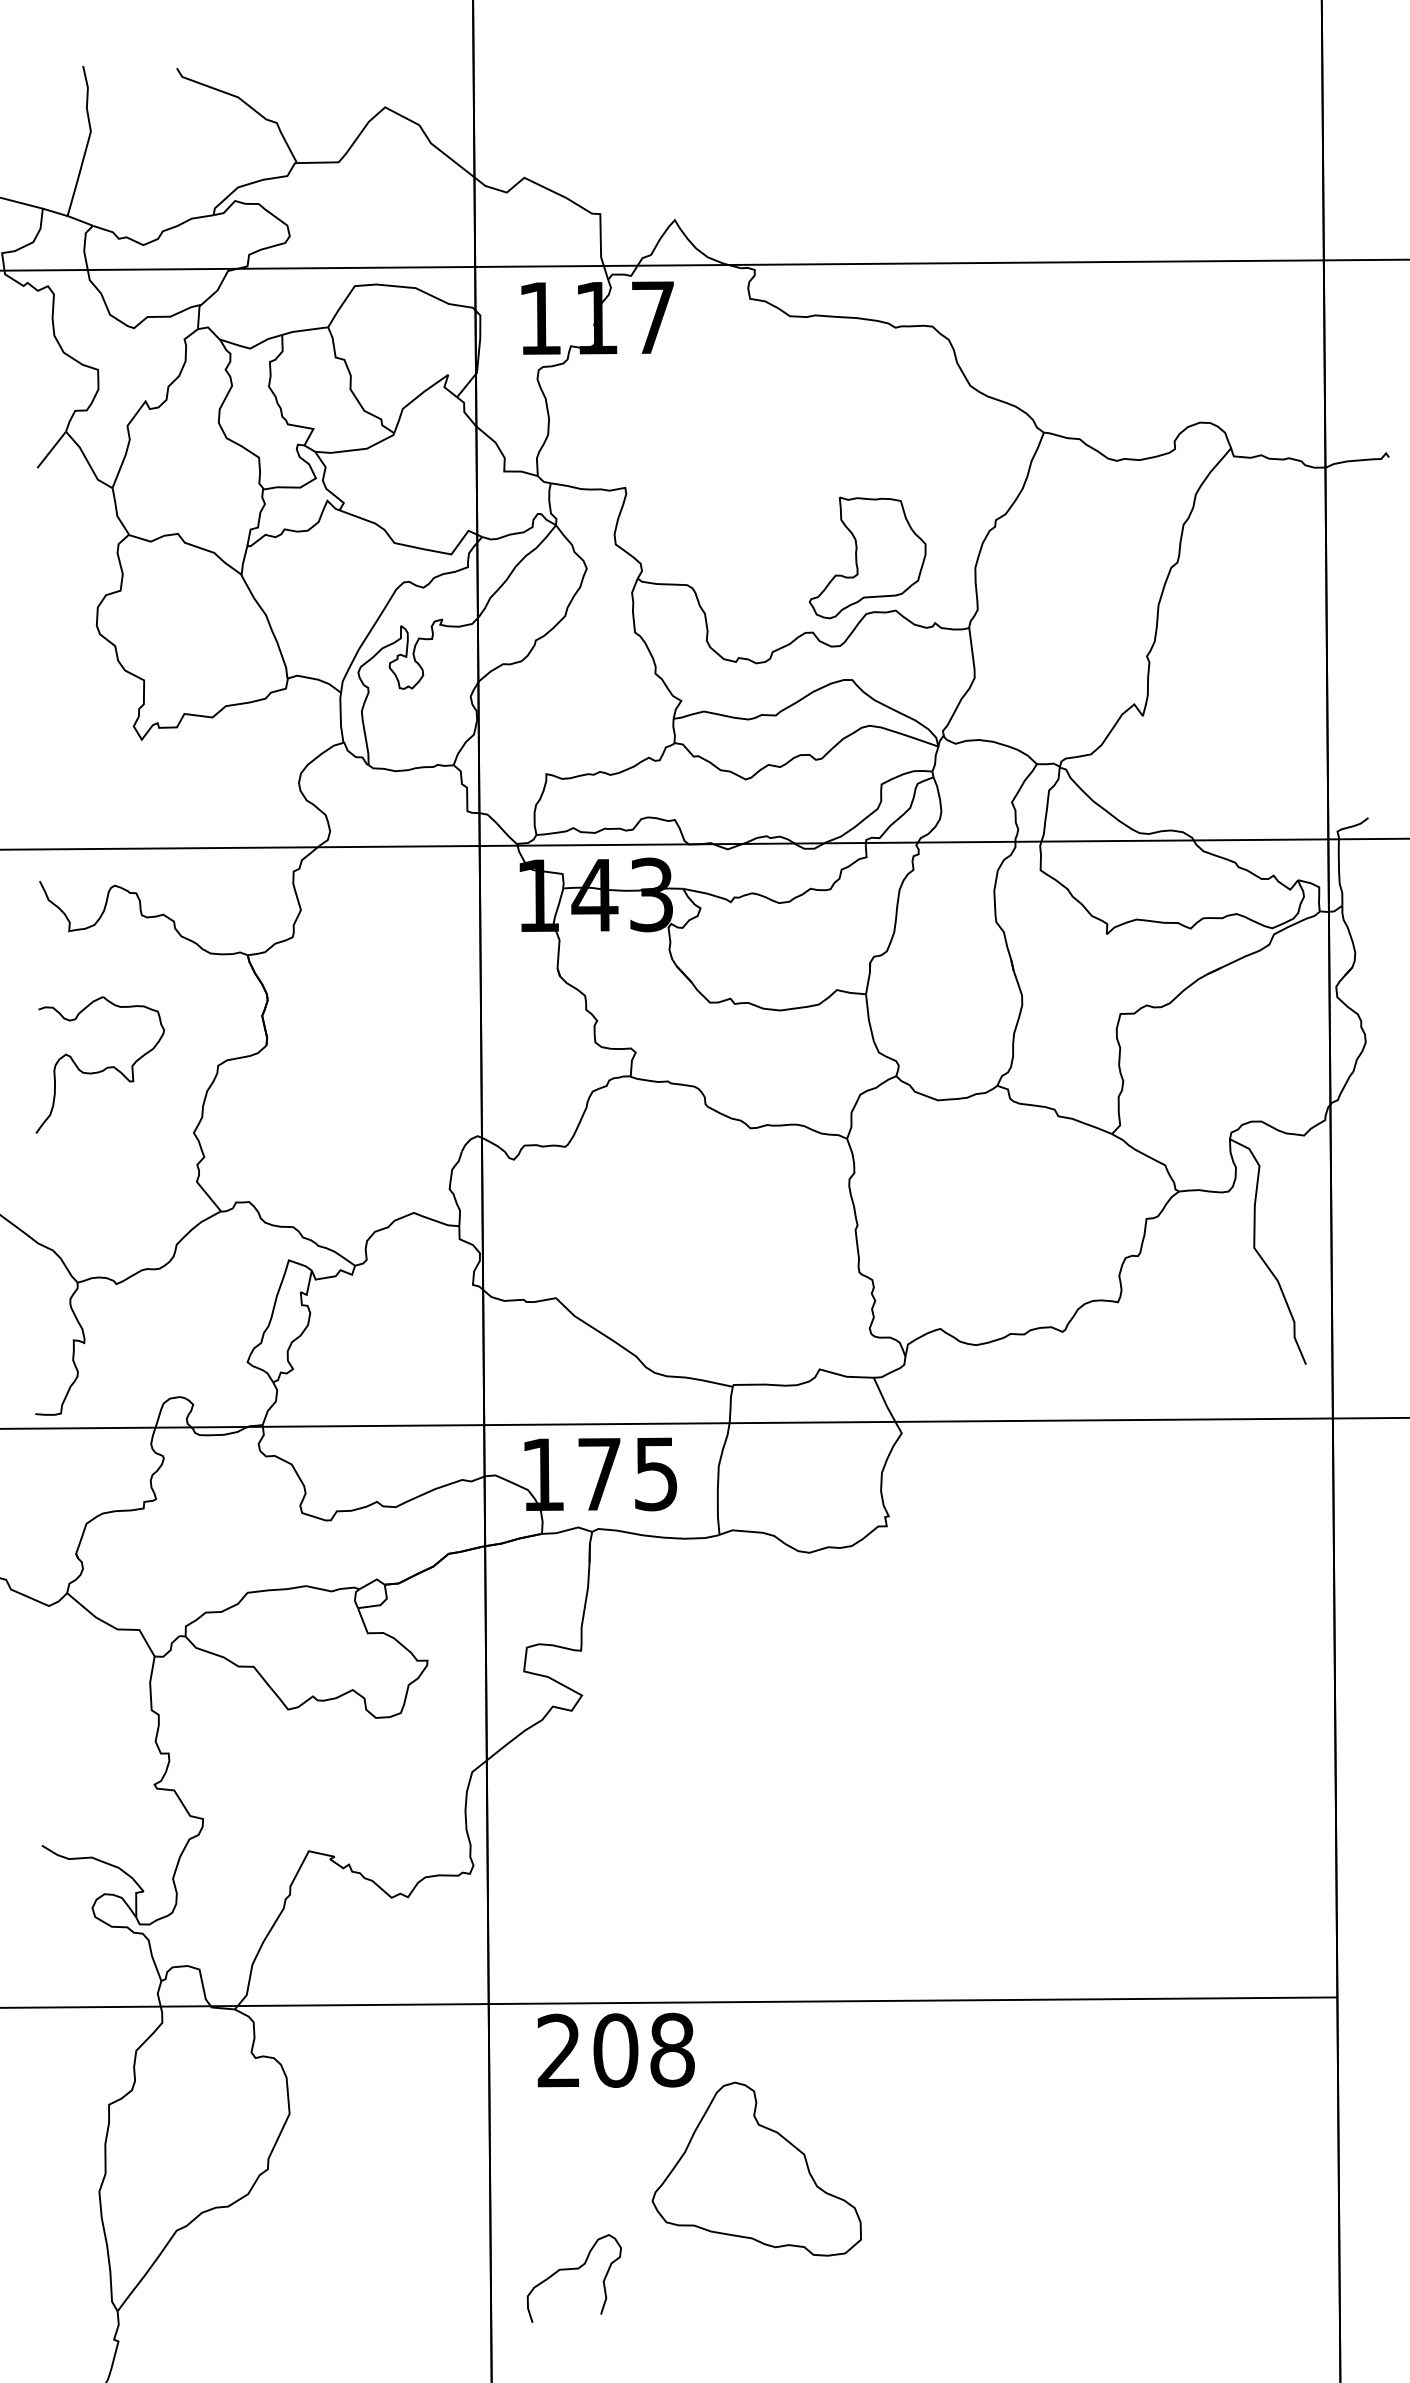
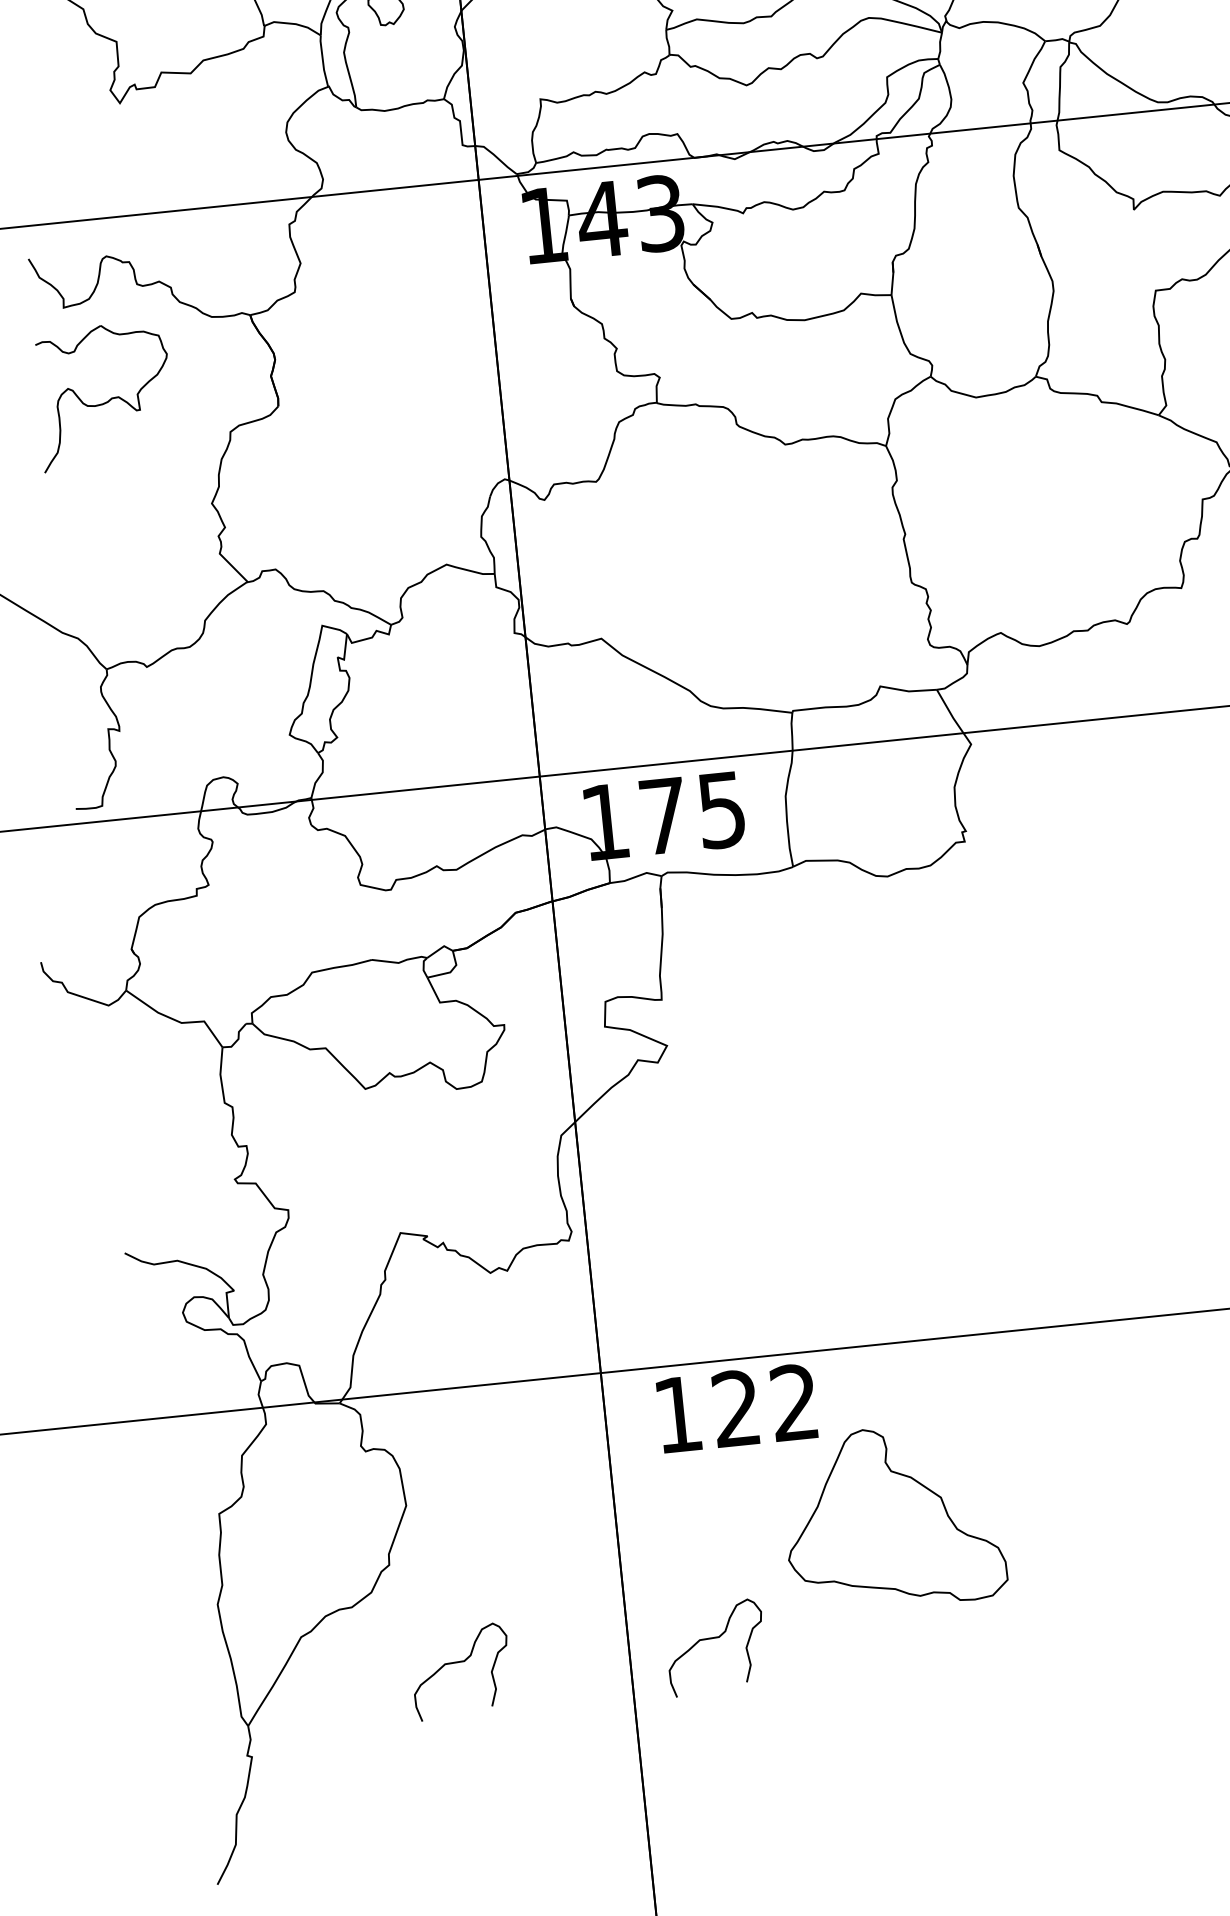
part: (100, 1070) -> (105, 401), moved
text: (615, 2049) -> (736, 1407), 208 -> 122
curve: (326, 2269) -> (459, 1662), added

